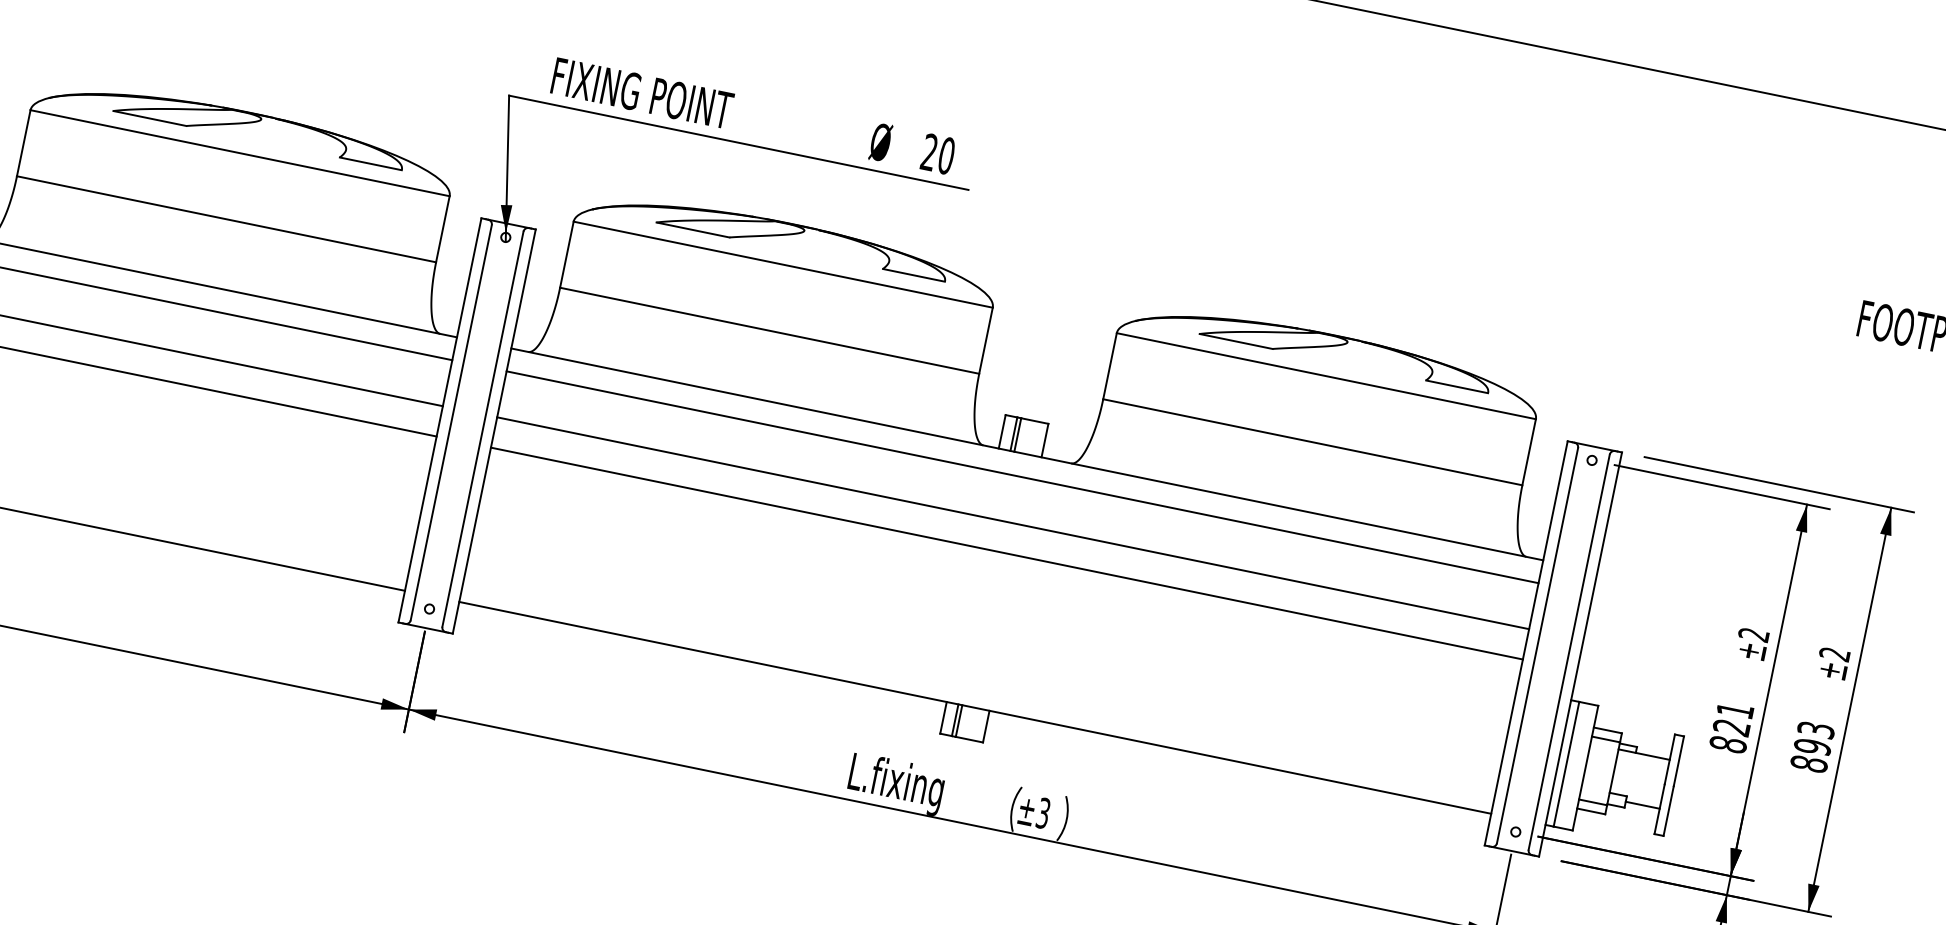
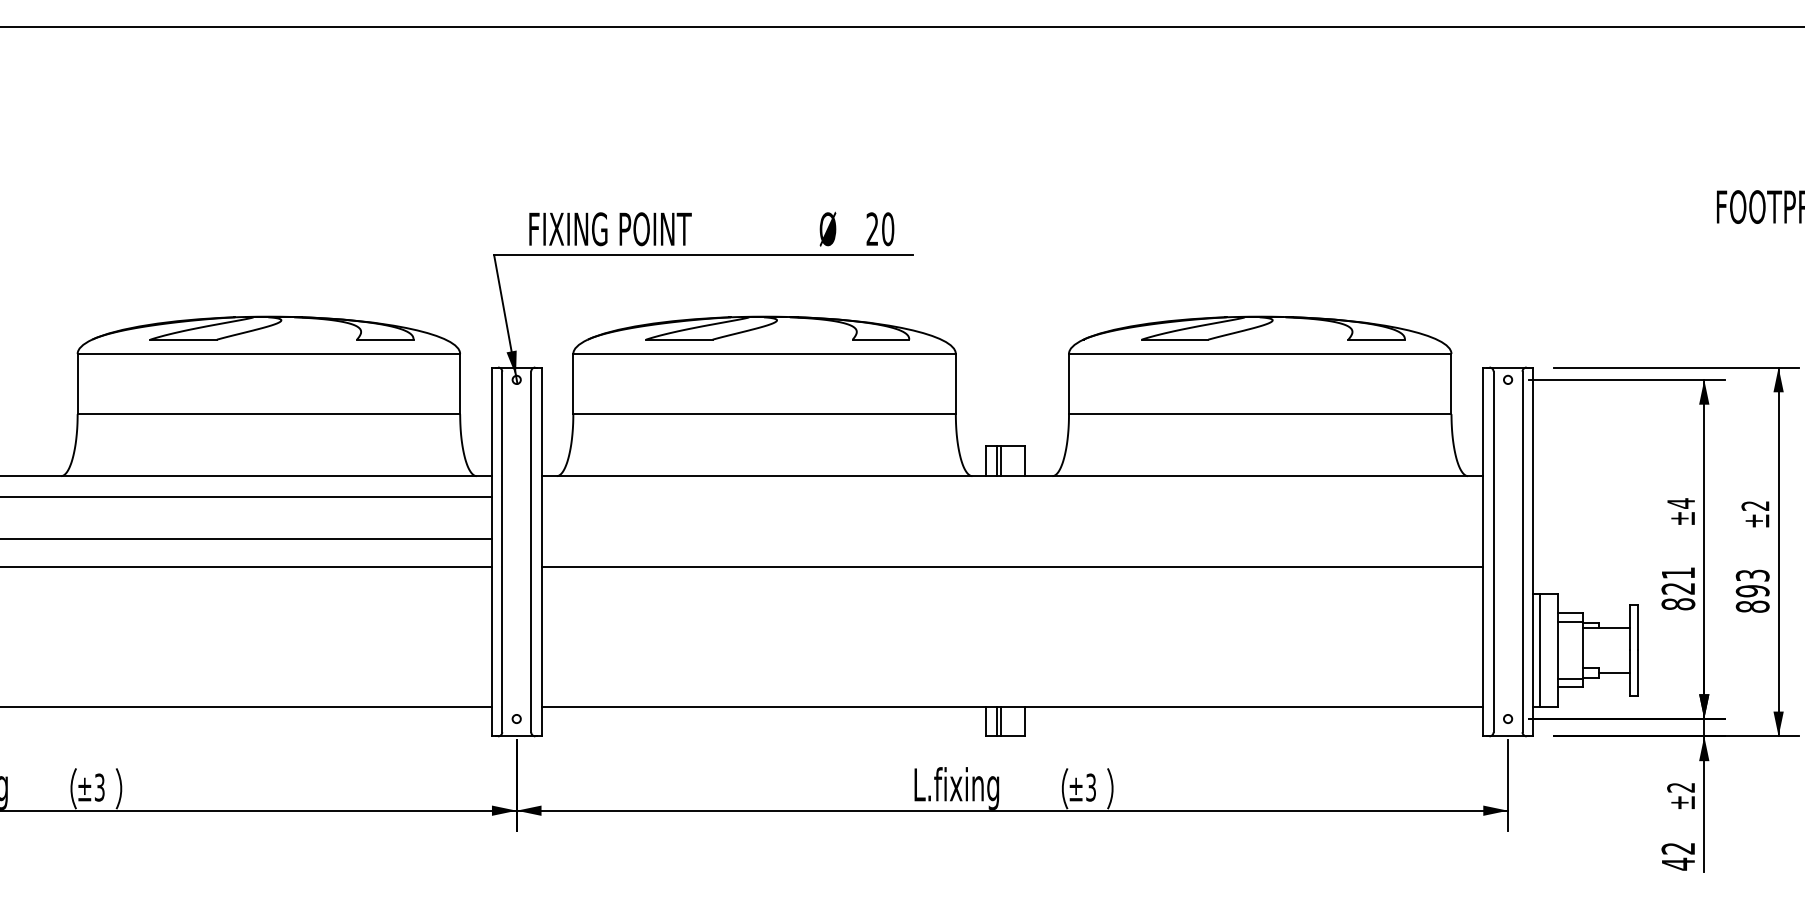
line: (1022, 477) -> (1012, 497), removed
line: (1013, 522) -> (1012, 538), removed
text: (1753, 634) -> (1680, 503), ±2 -> ±4

